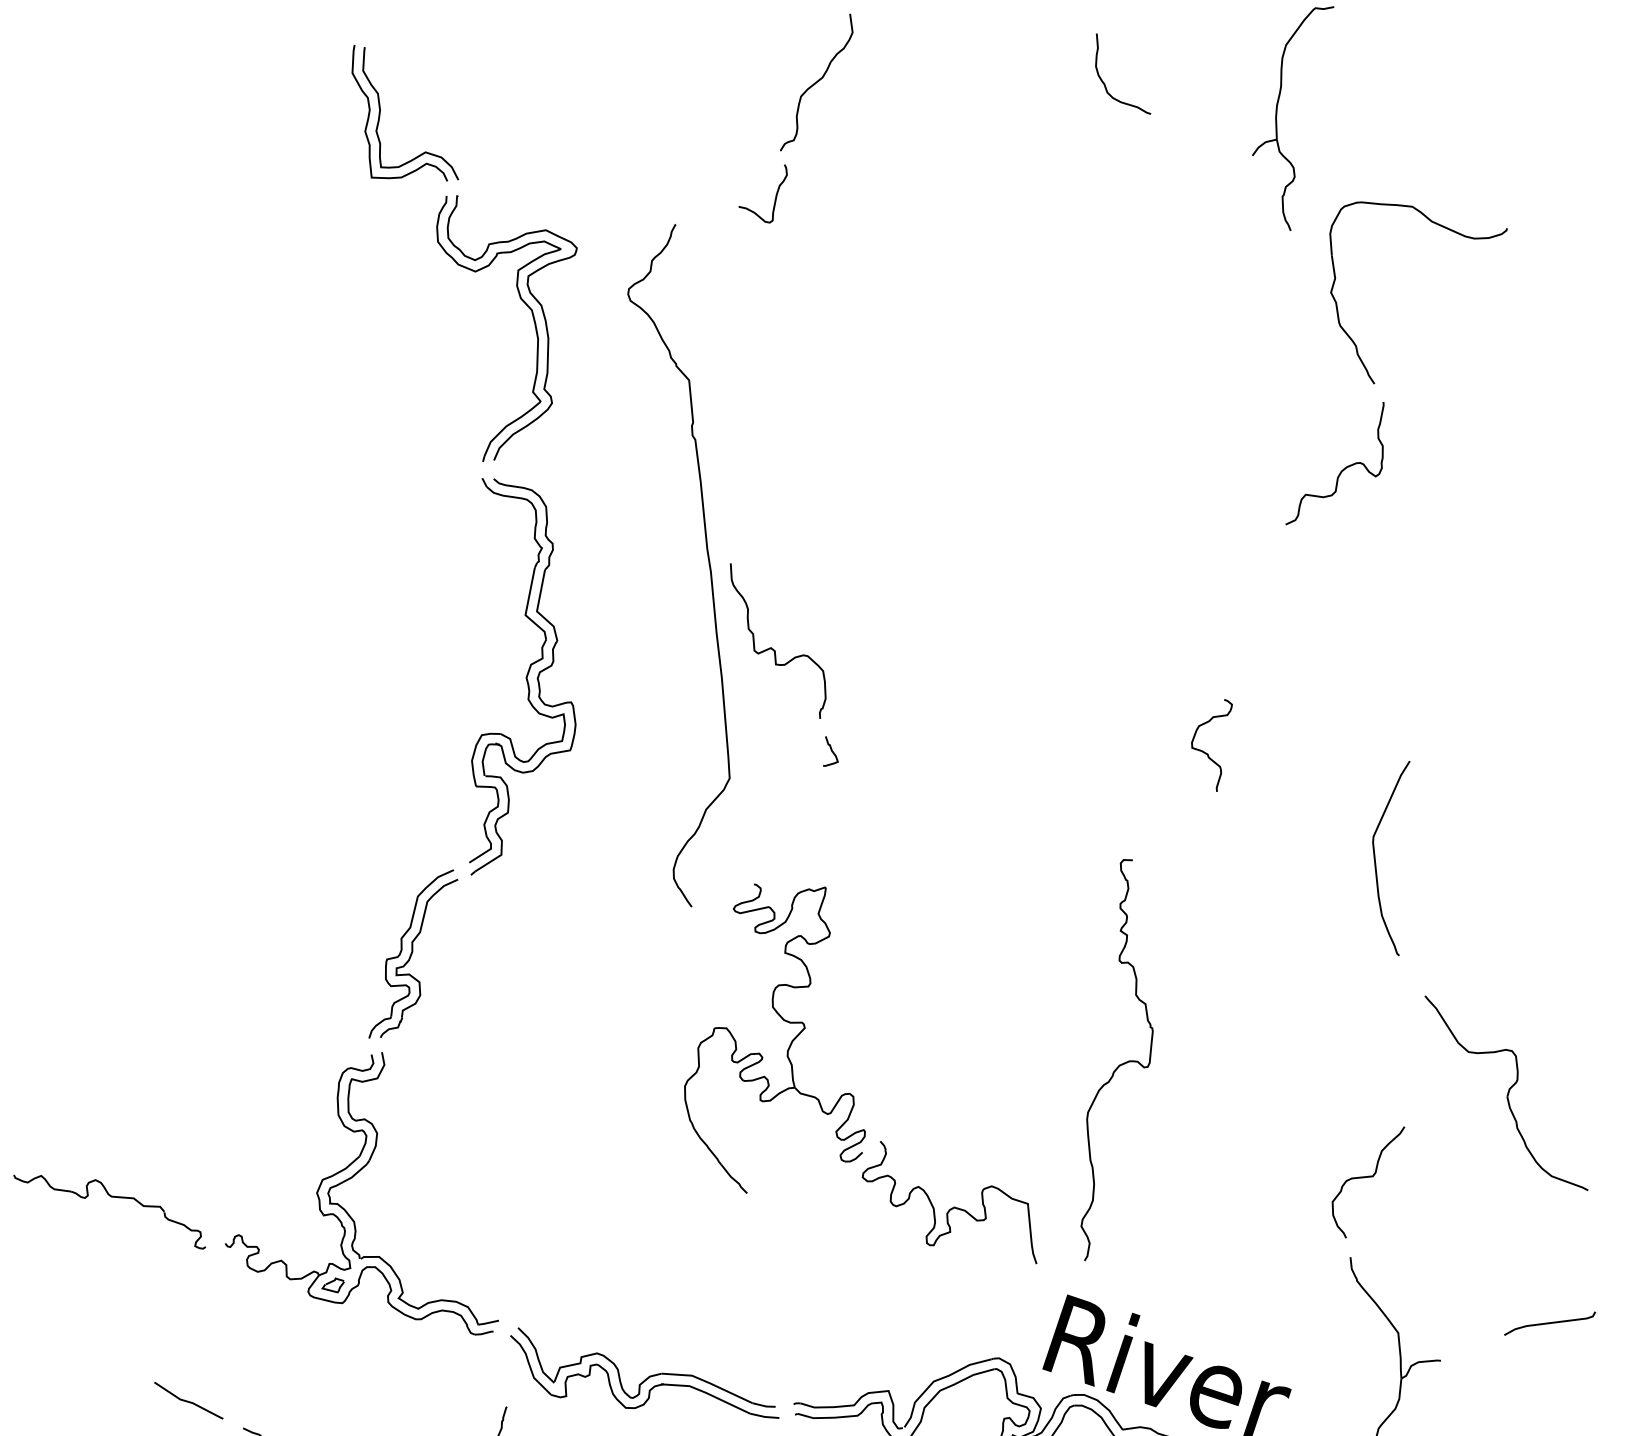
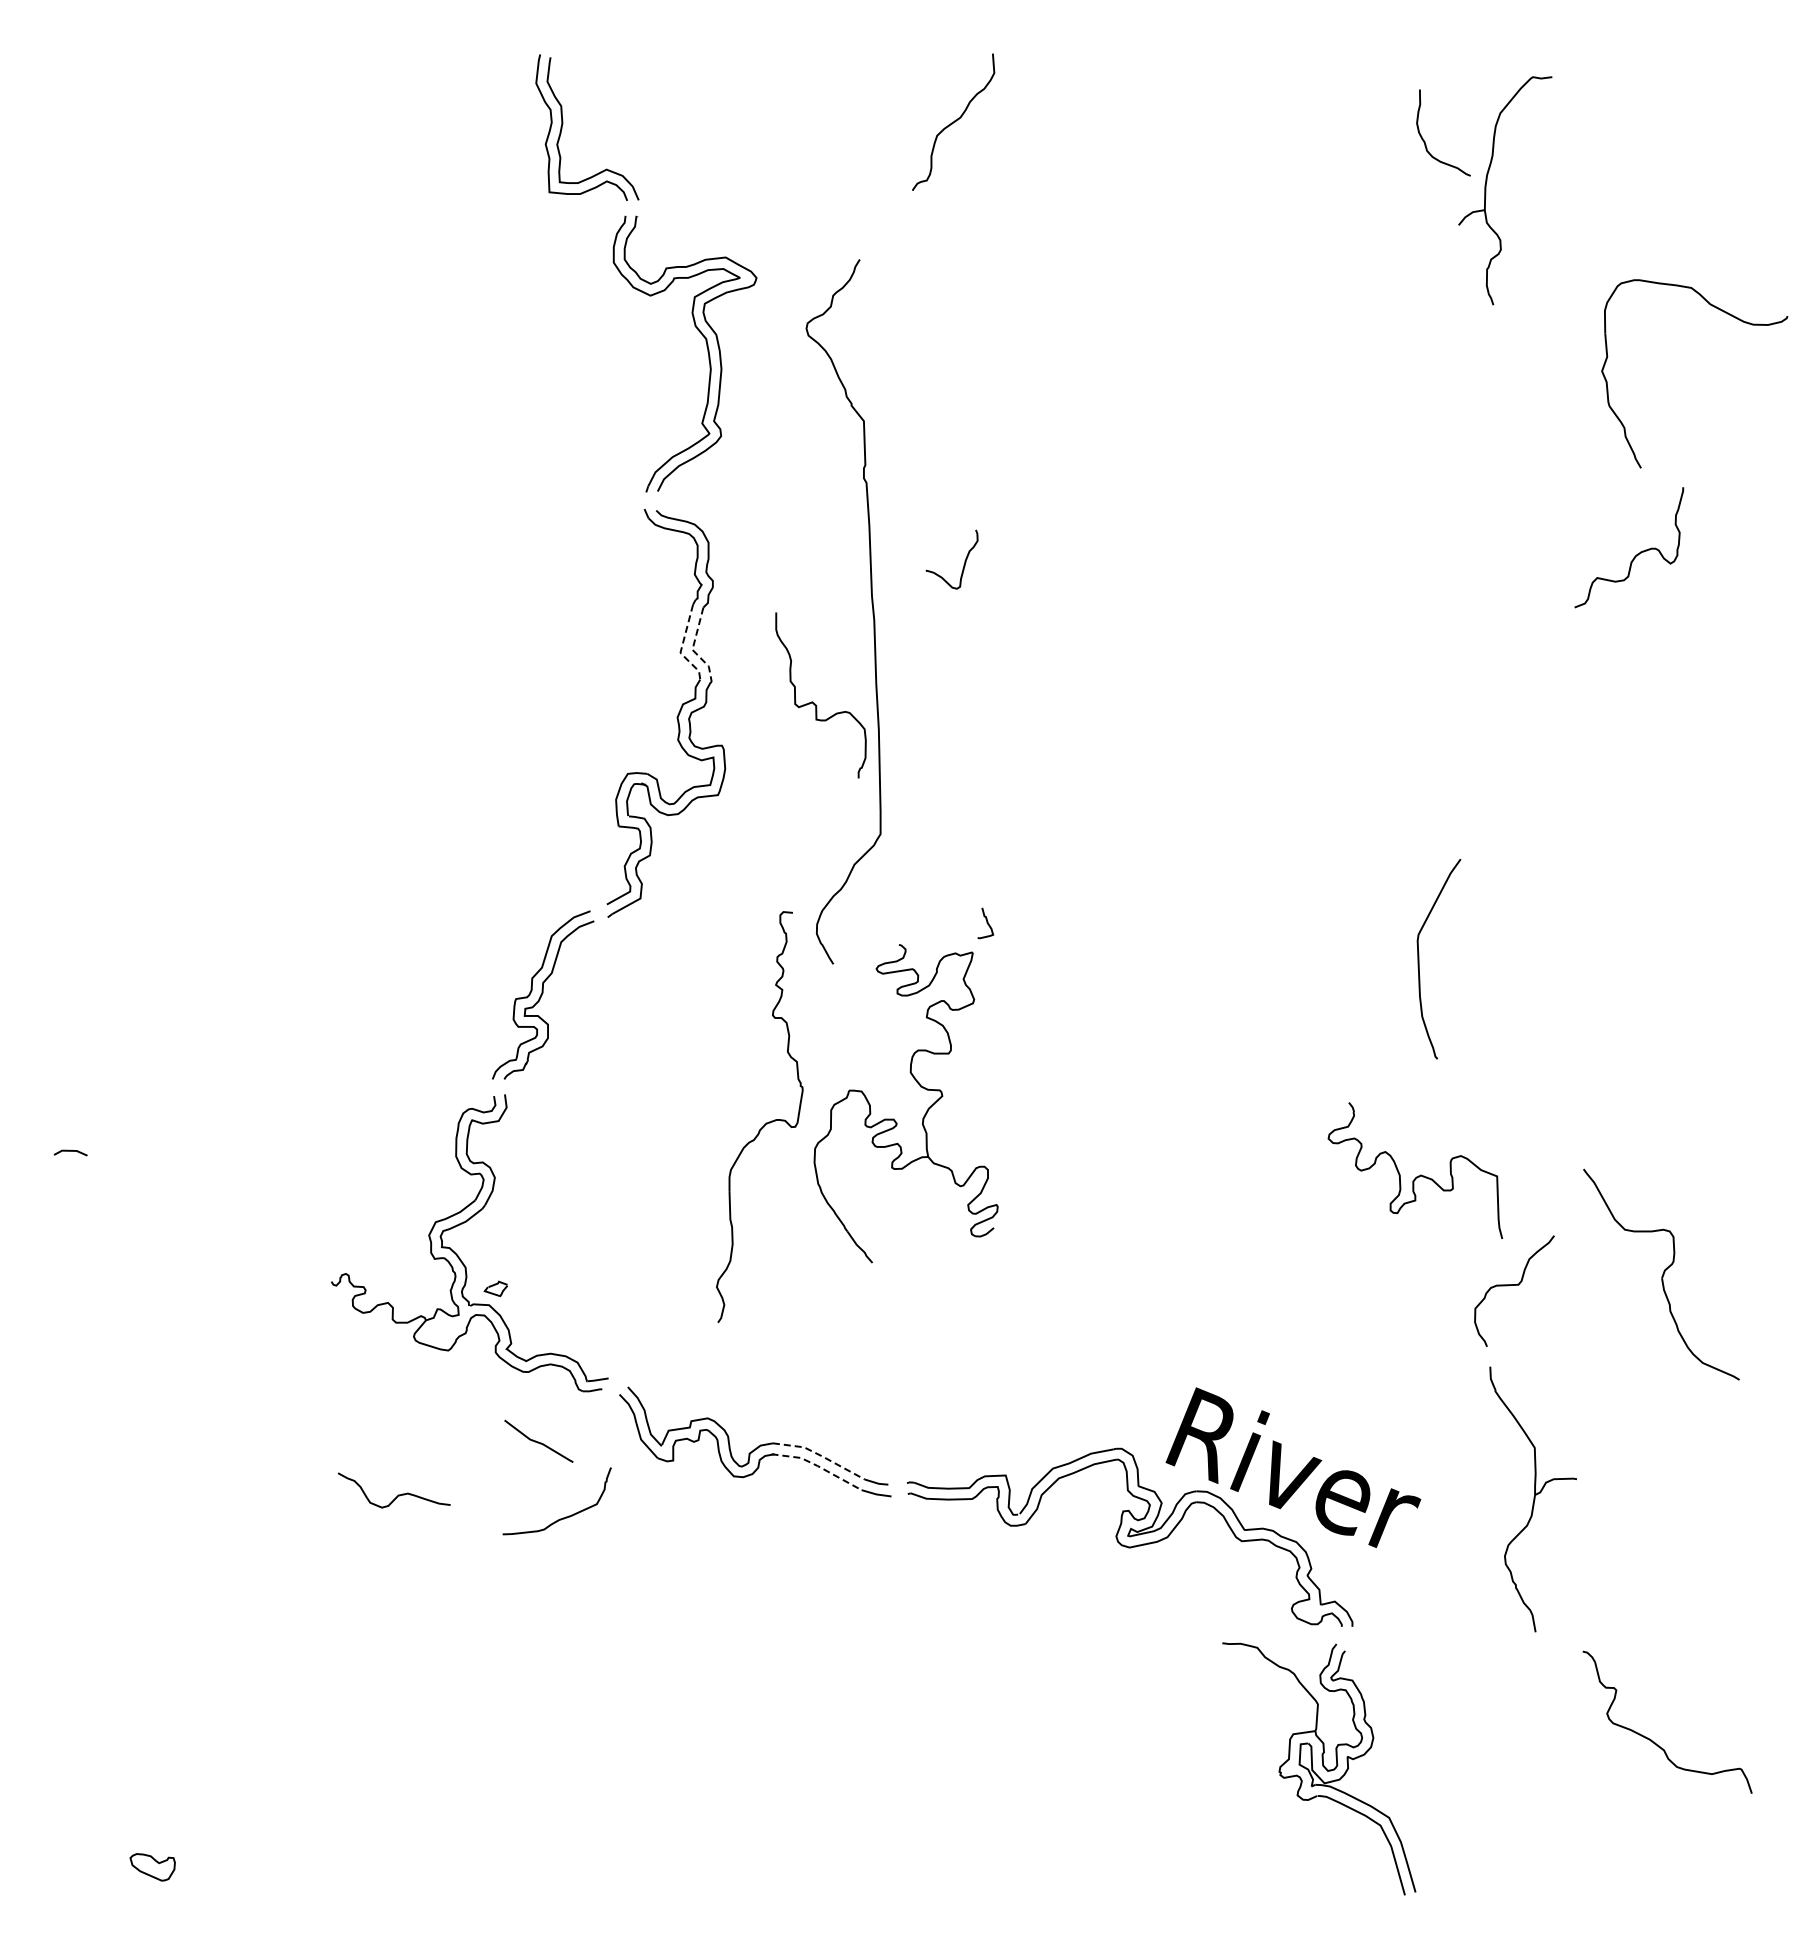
curve: (816, 81) -> (953, 121), moved
curve: (1105, 83) -> (1425, 141), moved
curve: (774, 198) -> (963, 564), moved
part: (1446, 229) -> (1725, 313), moved
curve: (1342, 469) -> (1636, 554), moved
line: (526, 609) -> (681, 647), solid -> dashed
line: (536, 610) -> (692, 648), solid -> dashed
curve: (773, 648) -> (814, 702), moved
curve: (830, 751) -> (986, 923), moved
part: (1208, 753) -> (1375, 838), removed
curve: (1375, 860) -> (1419, 959), moved
part: (1119, 1064) -> (766, 1122), moved
part: (1506, 1093) -> (1661, 1274), moved
part: (112, 1197) -> (217, 1227), removed
part: (948, 1202) -> (1415, 1170), moved
part: (332, 1285) -> (495, 1288), moved
curve: (1549, 1323) -> (1691, 1447), removed
line: (708, 1382) -> (820, 1455), solid -> dashed
line: (706, 1393) -> (817, 1466), solid -> dashed
line: (188, 1400) -> (538, 1441), moved

